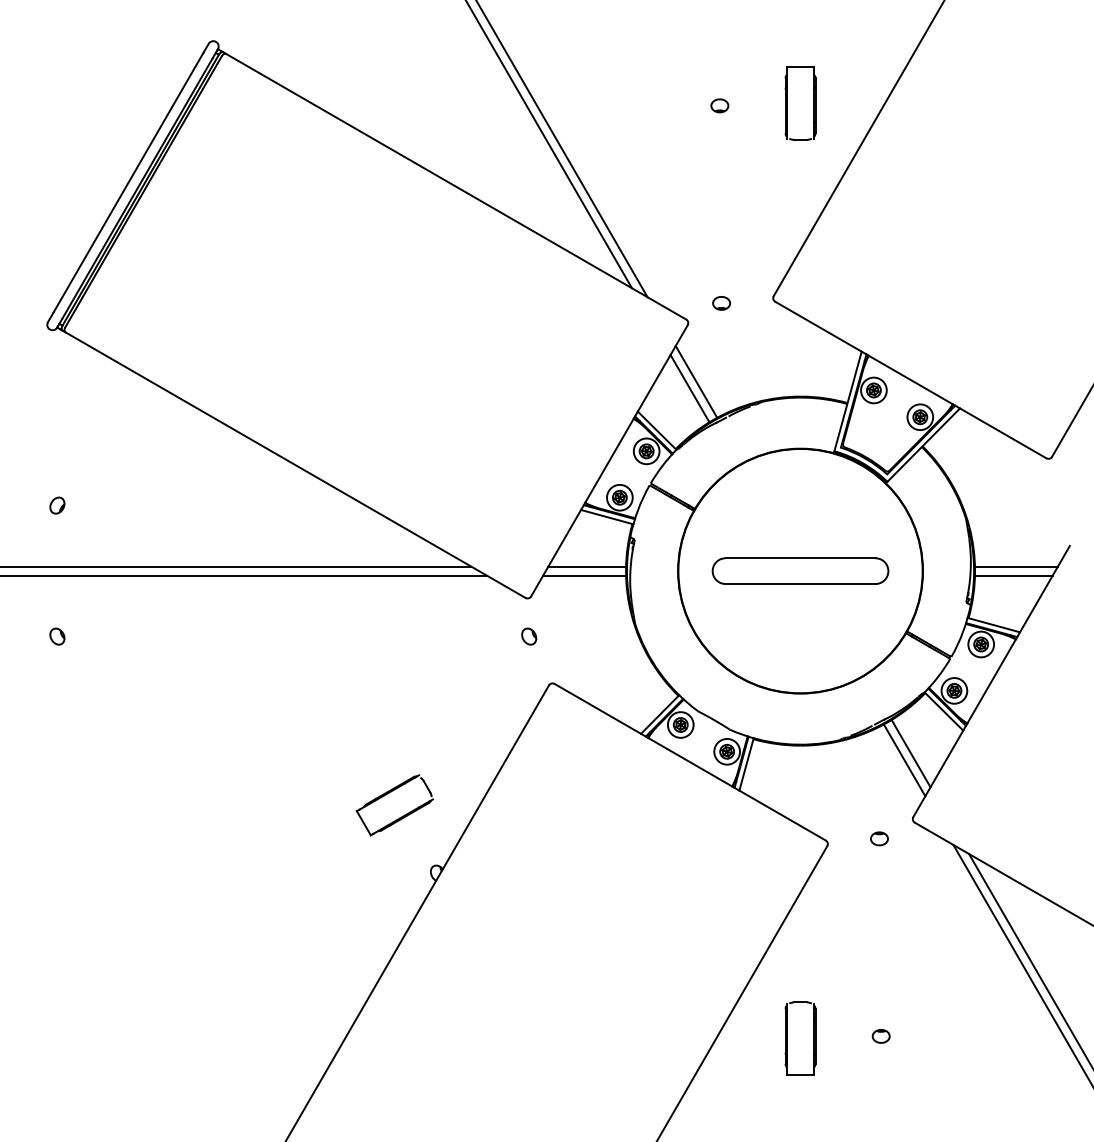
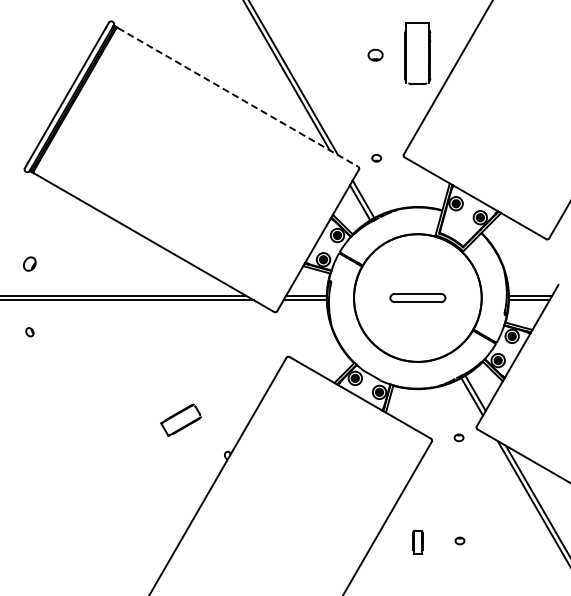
part: (799, 102) -> (417, 53), size x1.6
part: (719, 104) -> (375, 54), size x1.6
line: (456, 186) -> (238, 97), solid -> dashed
part: (56, 504) -> (29, 263), size x1.6
part: (799, 570) -> (417, 297), size x0.6
part: (527, 637) -> (275, 332), removed
part: (393, 805) -> (180, 420), moved
part: (799, 1037) -> (417, 541), size x0.6

